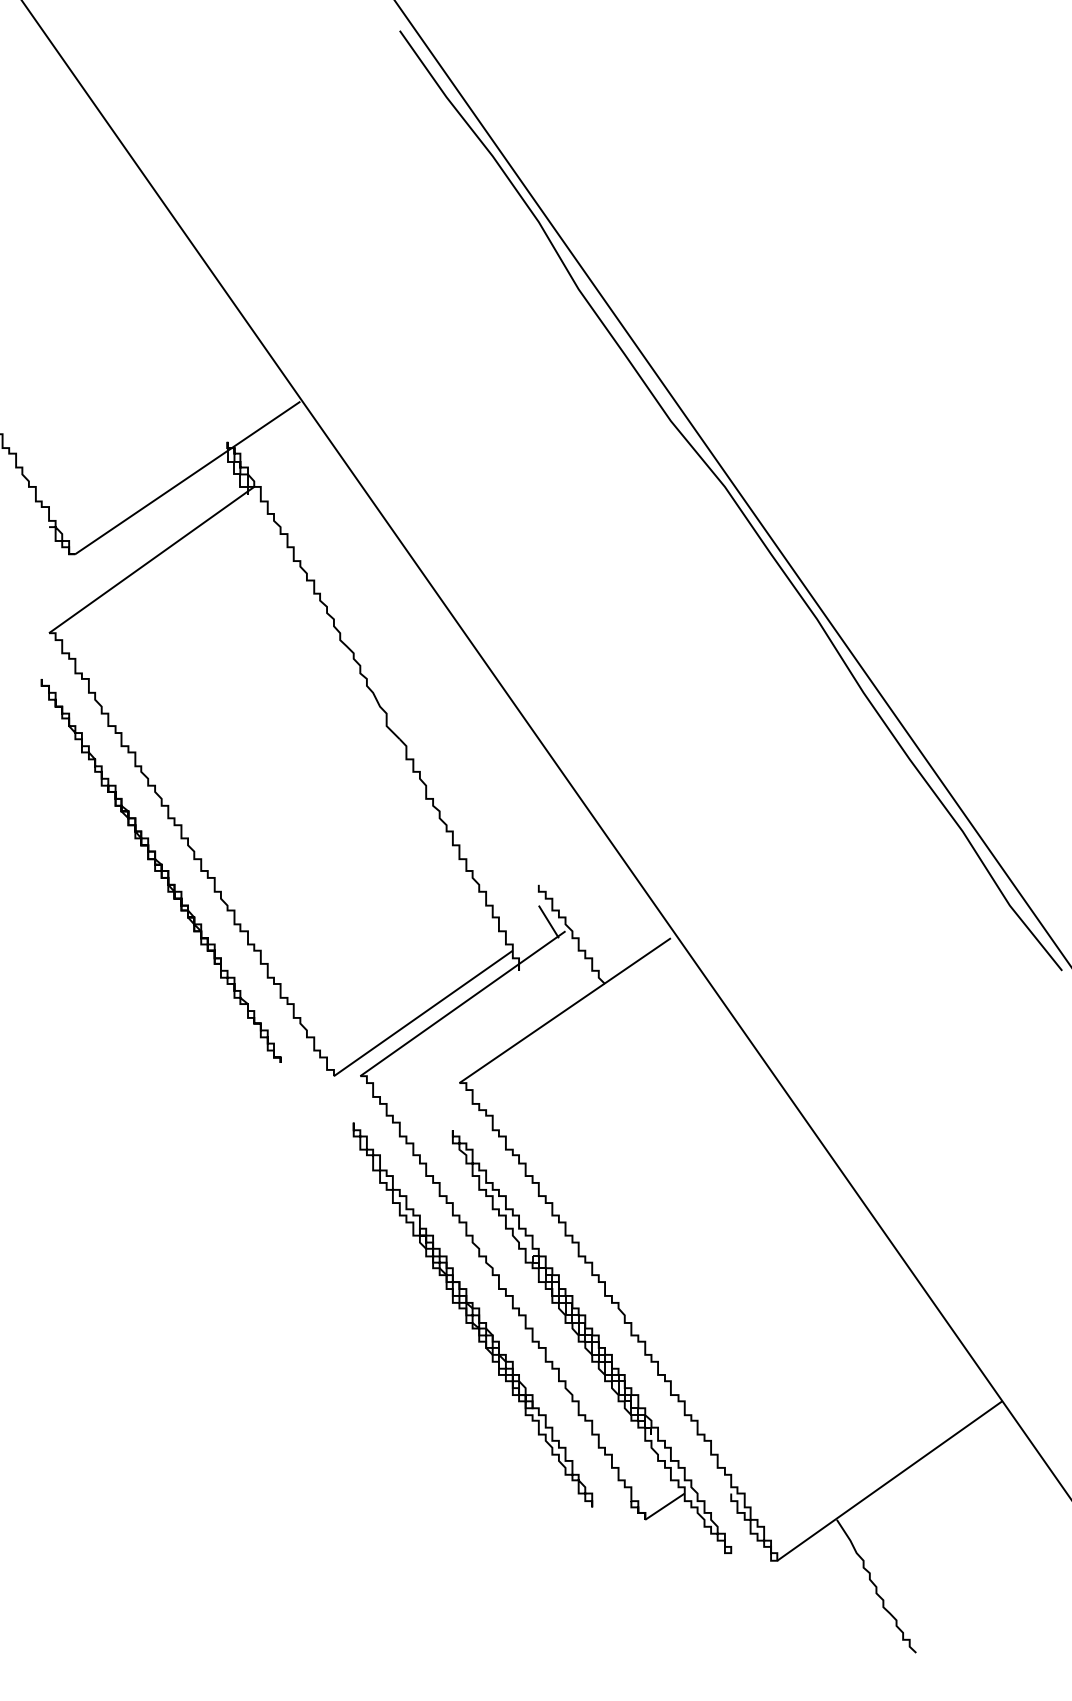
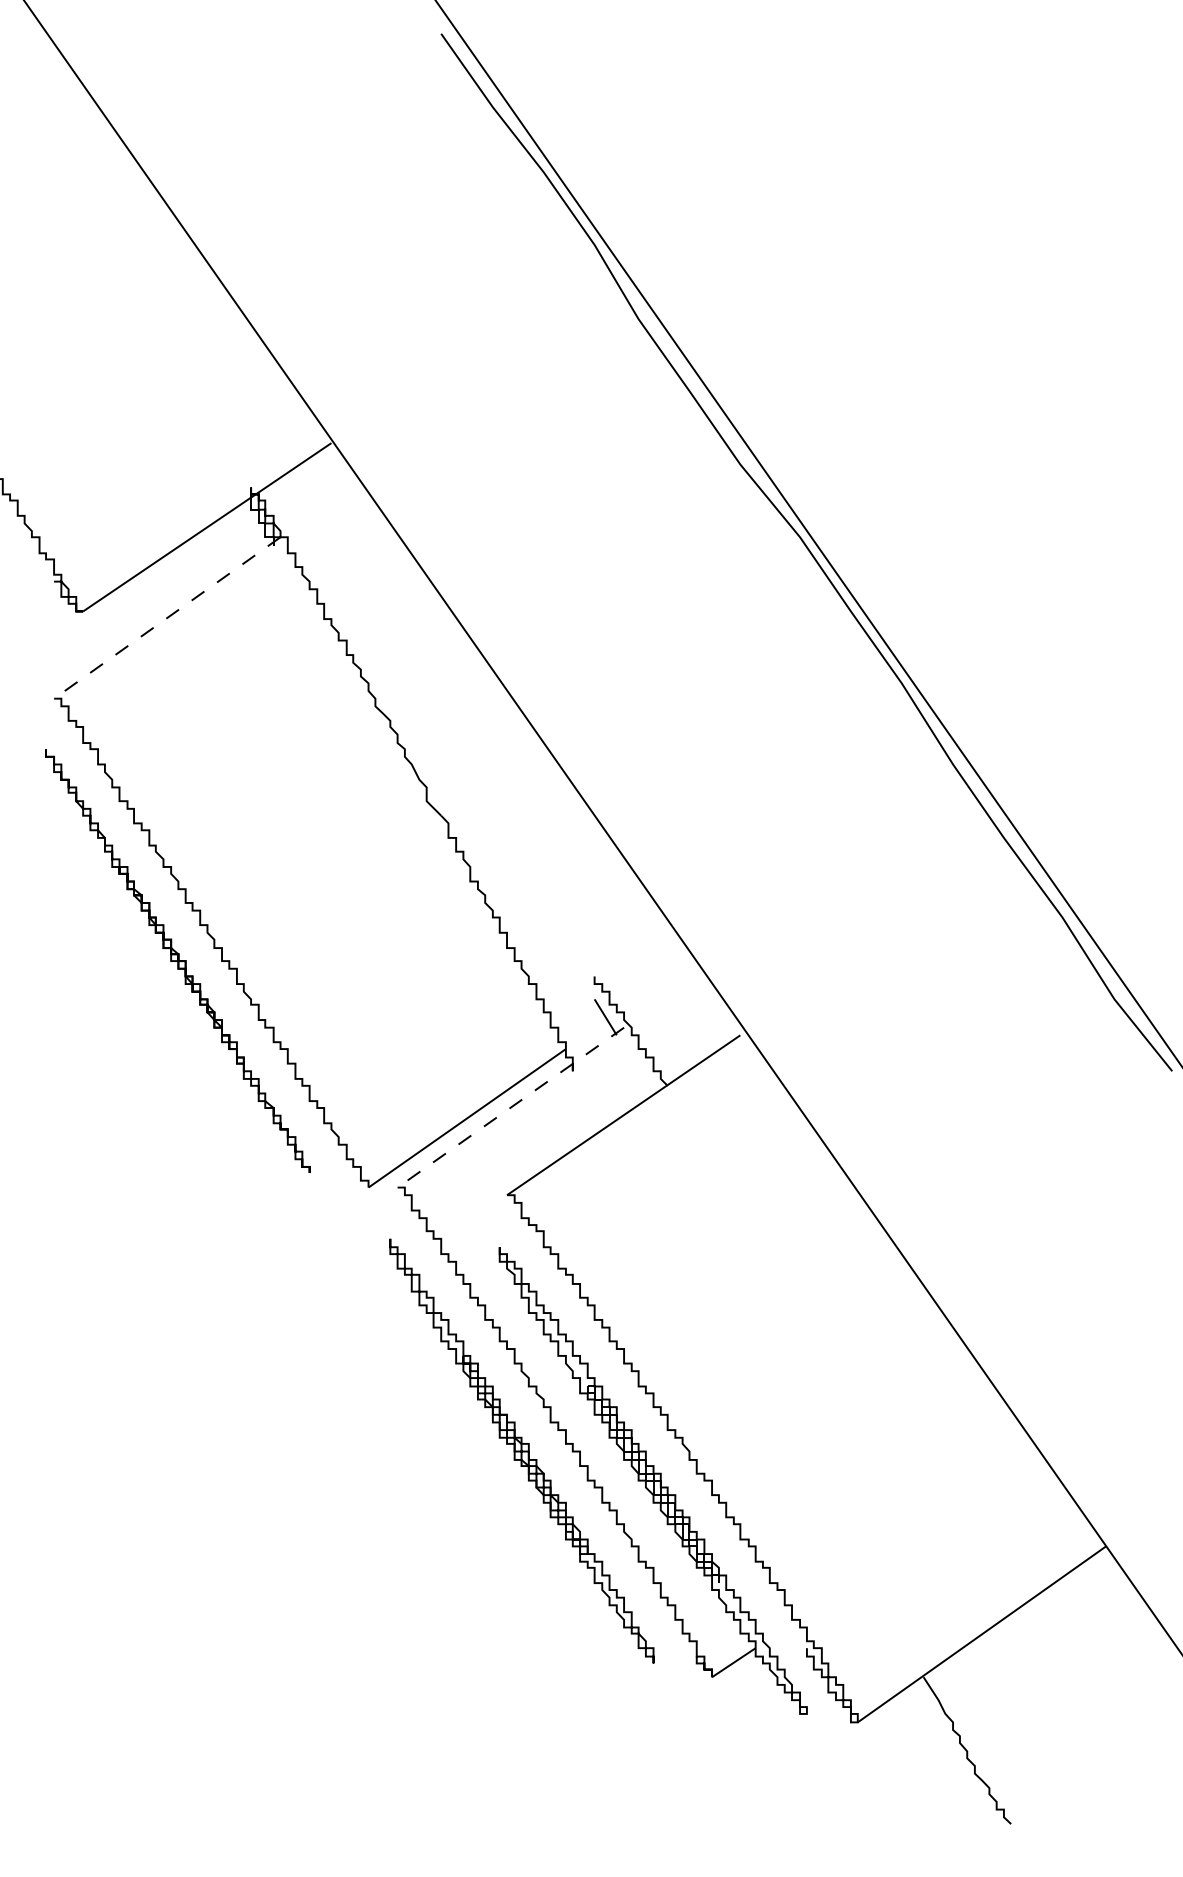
line: (150, 560) -> (166, 618), solid -> dashed
line: (462, 1003) -> (510, 1107), solid -> dashed

